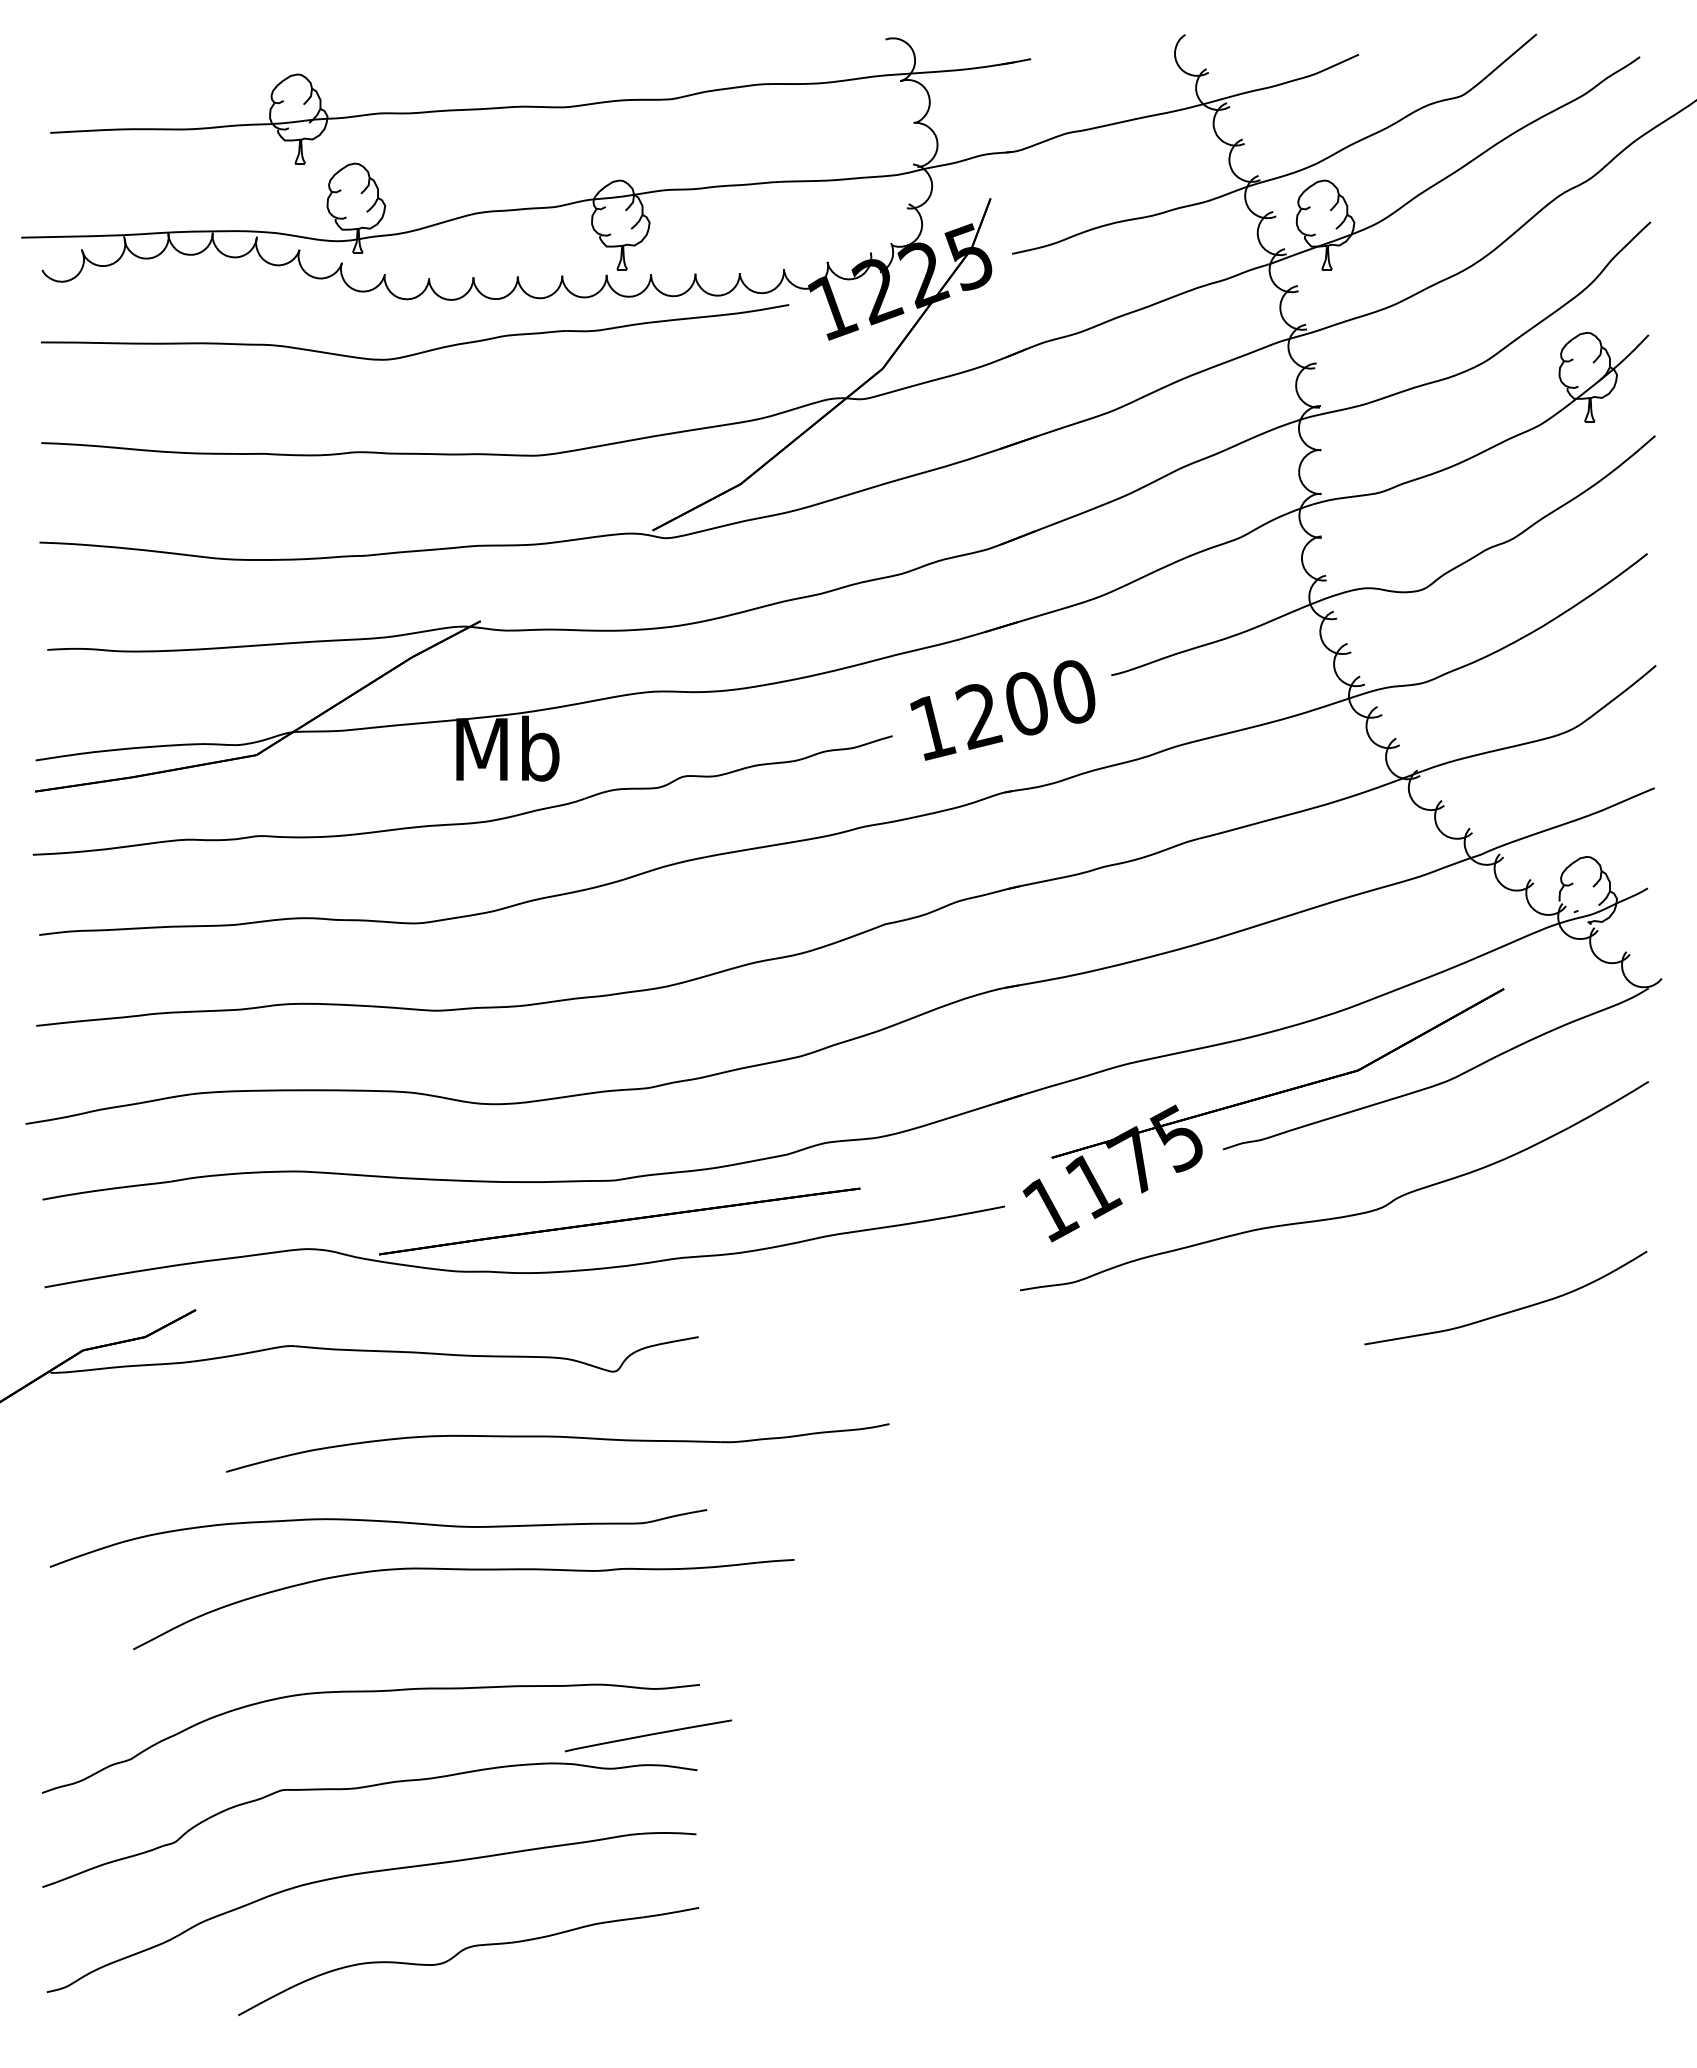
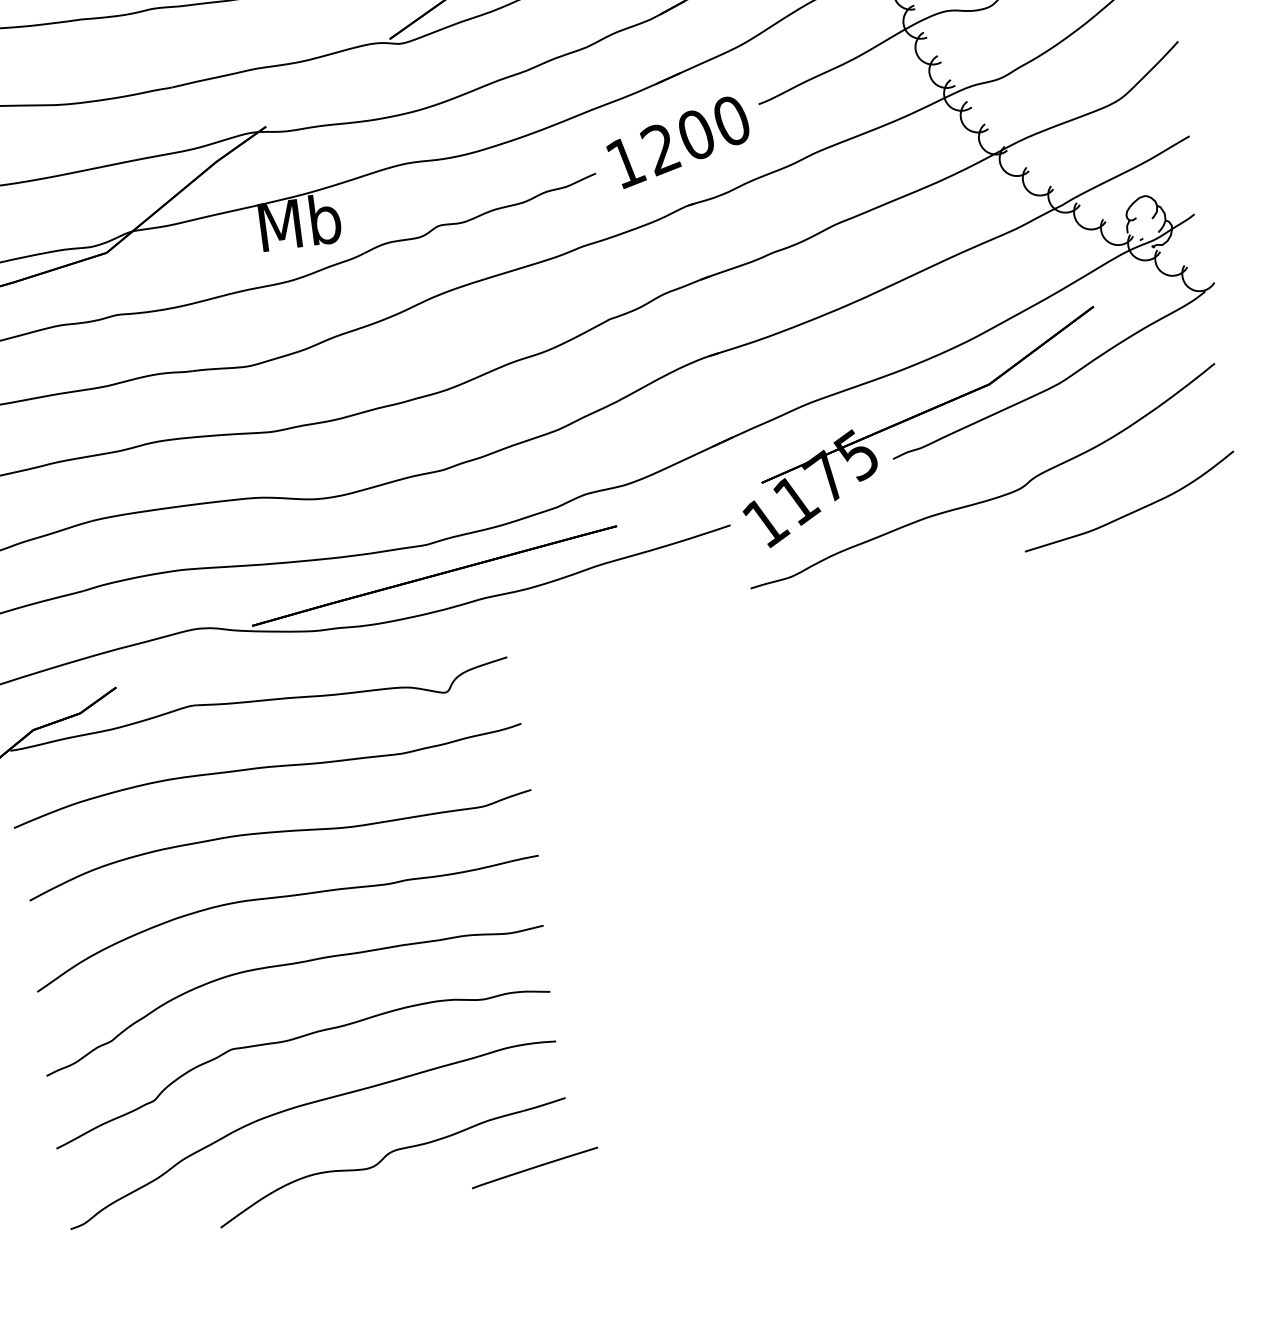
curve: (1511, 1310) -> (1135, 510), moved
part: (557, 1437) -> (266, 767), moved
part: (463, 1570) -> (284, 897), moved
line: (648, 1735) -> (535, 1167), moved

